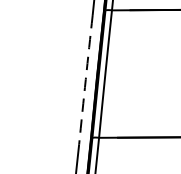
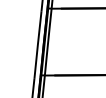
arc: (85, 80) -> (37, 45), dashed -> solid

